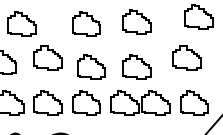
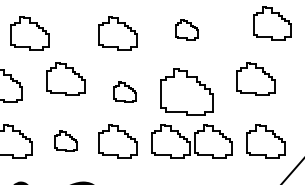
part: (136, 21) -> (186, 29), size x0.6
part: (91, 67) -> (124, 92), size x0.6
part: (136, 67) -> (186, 92), size x1.4
part: (47, 103) -> (65, 141), size x0.6

